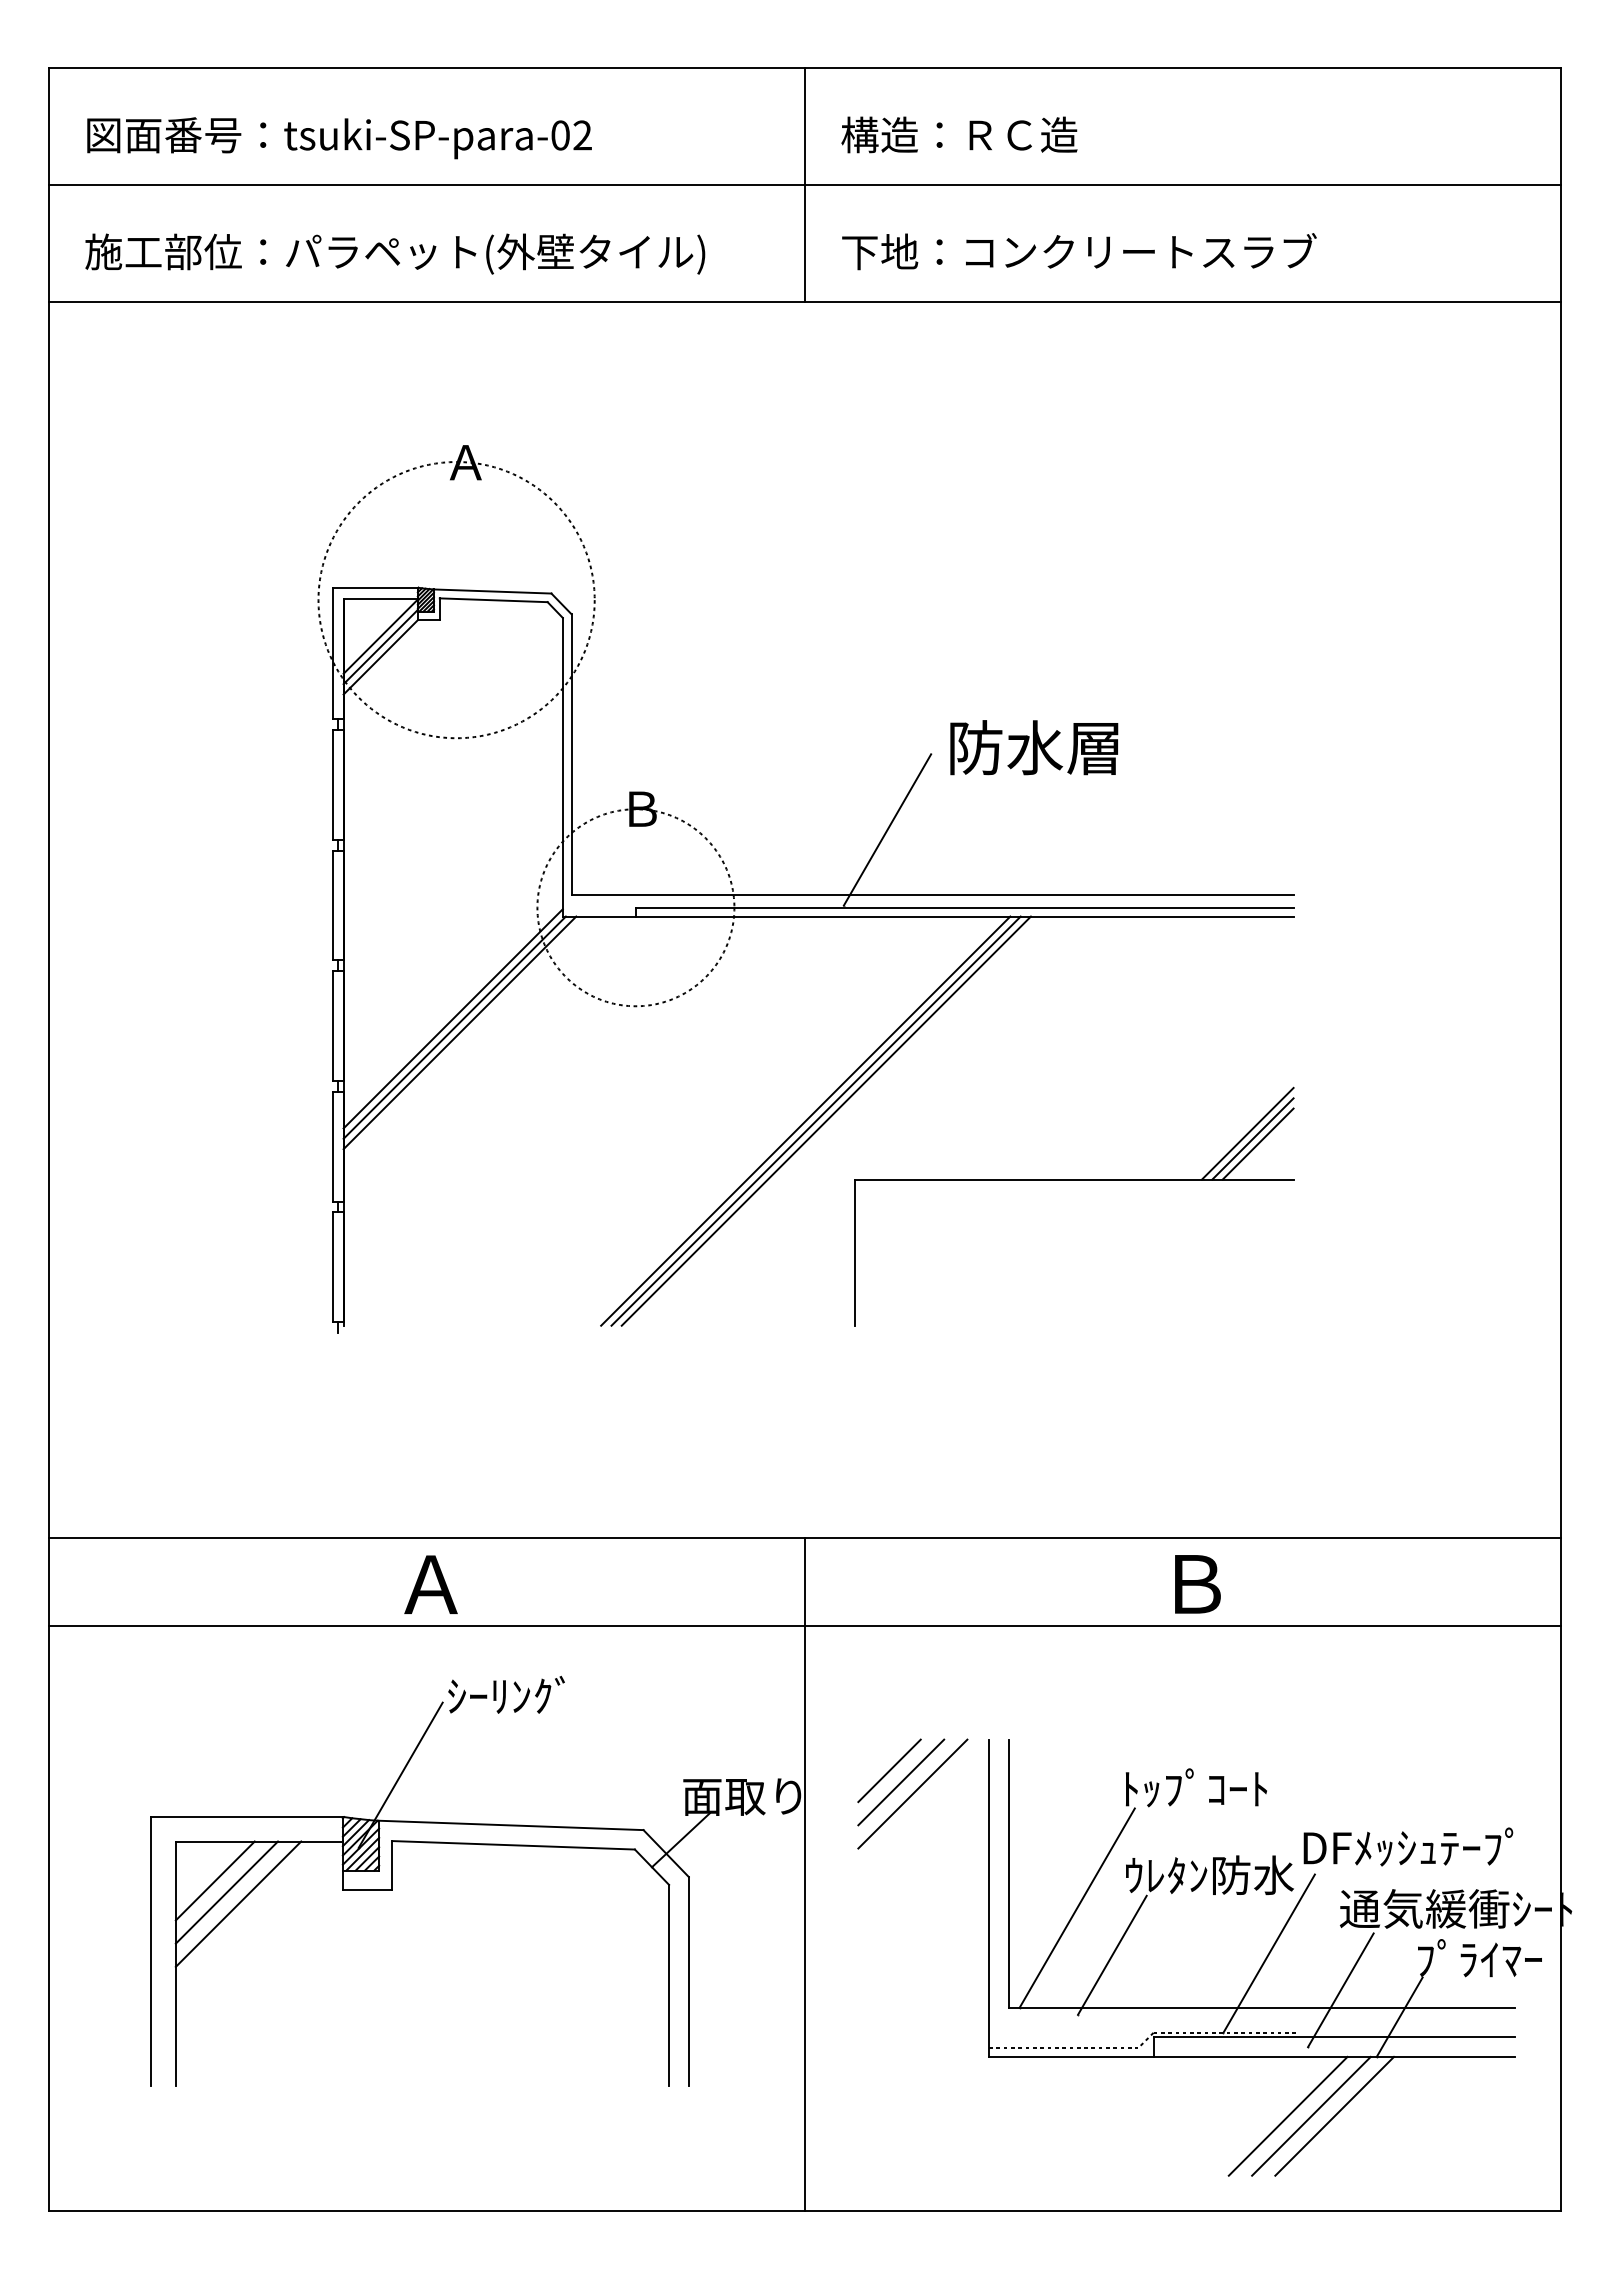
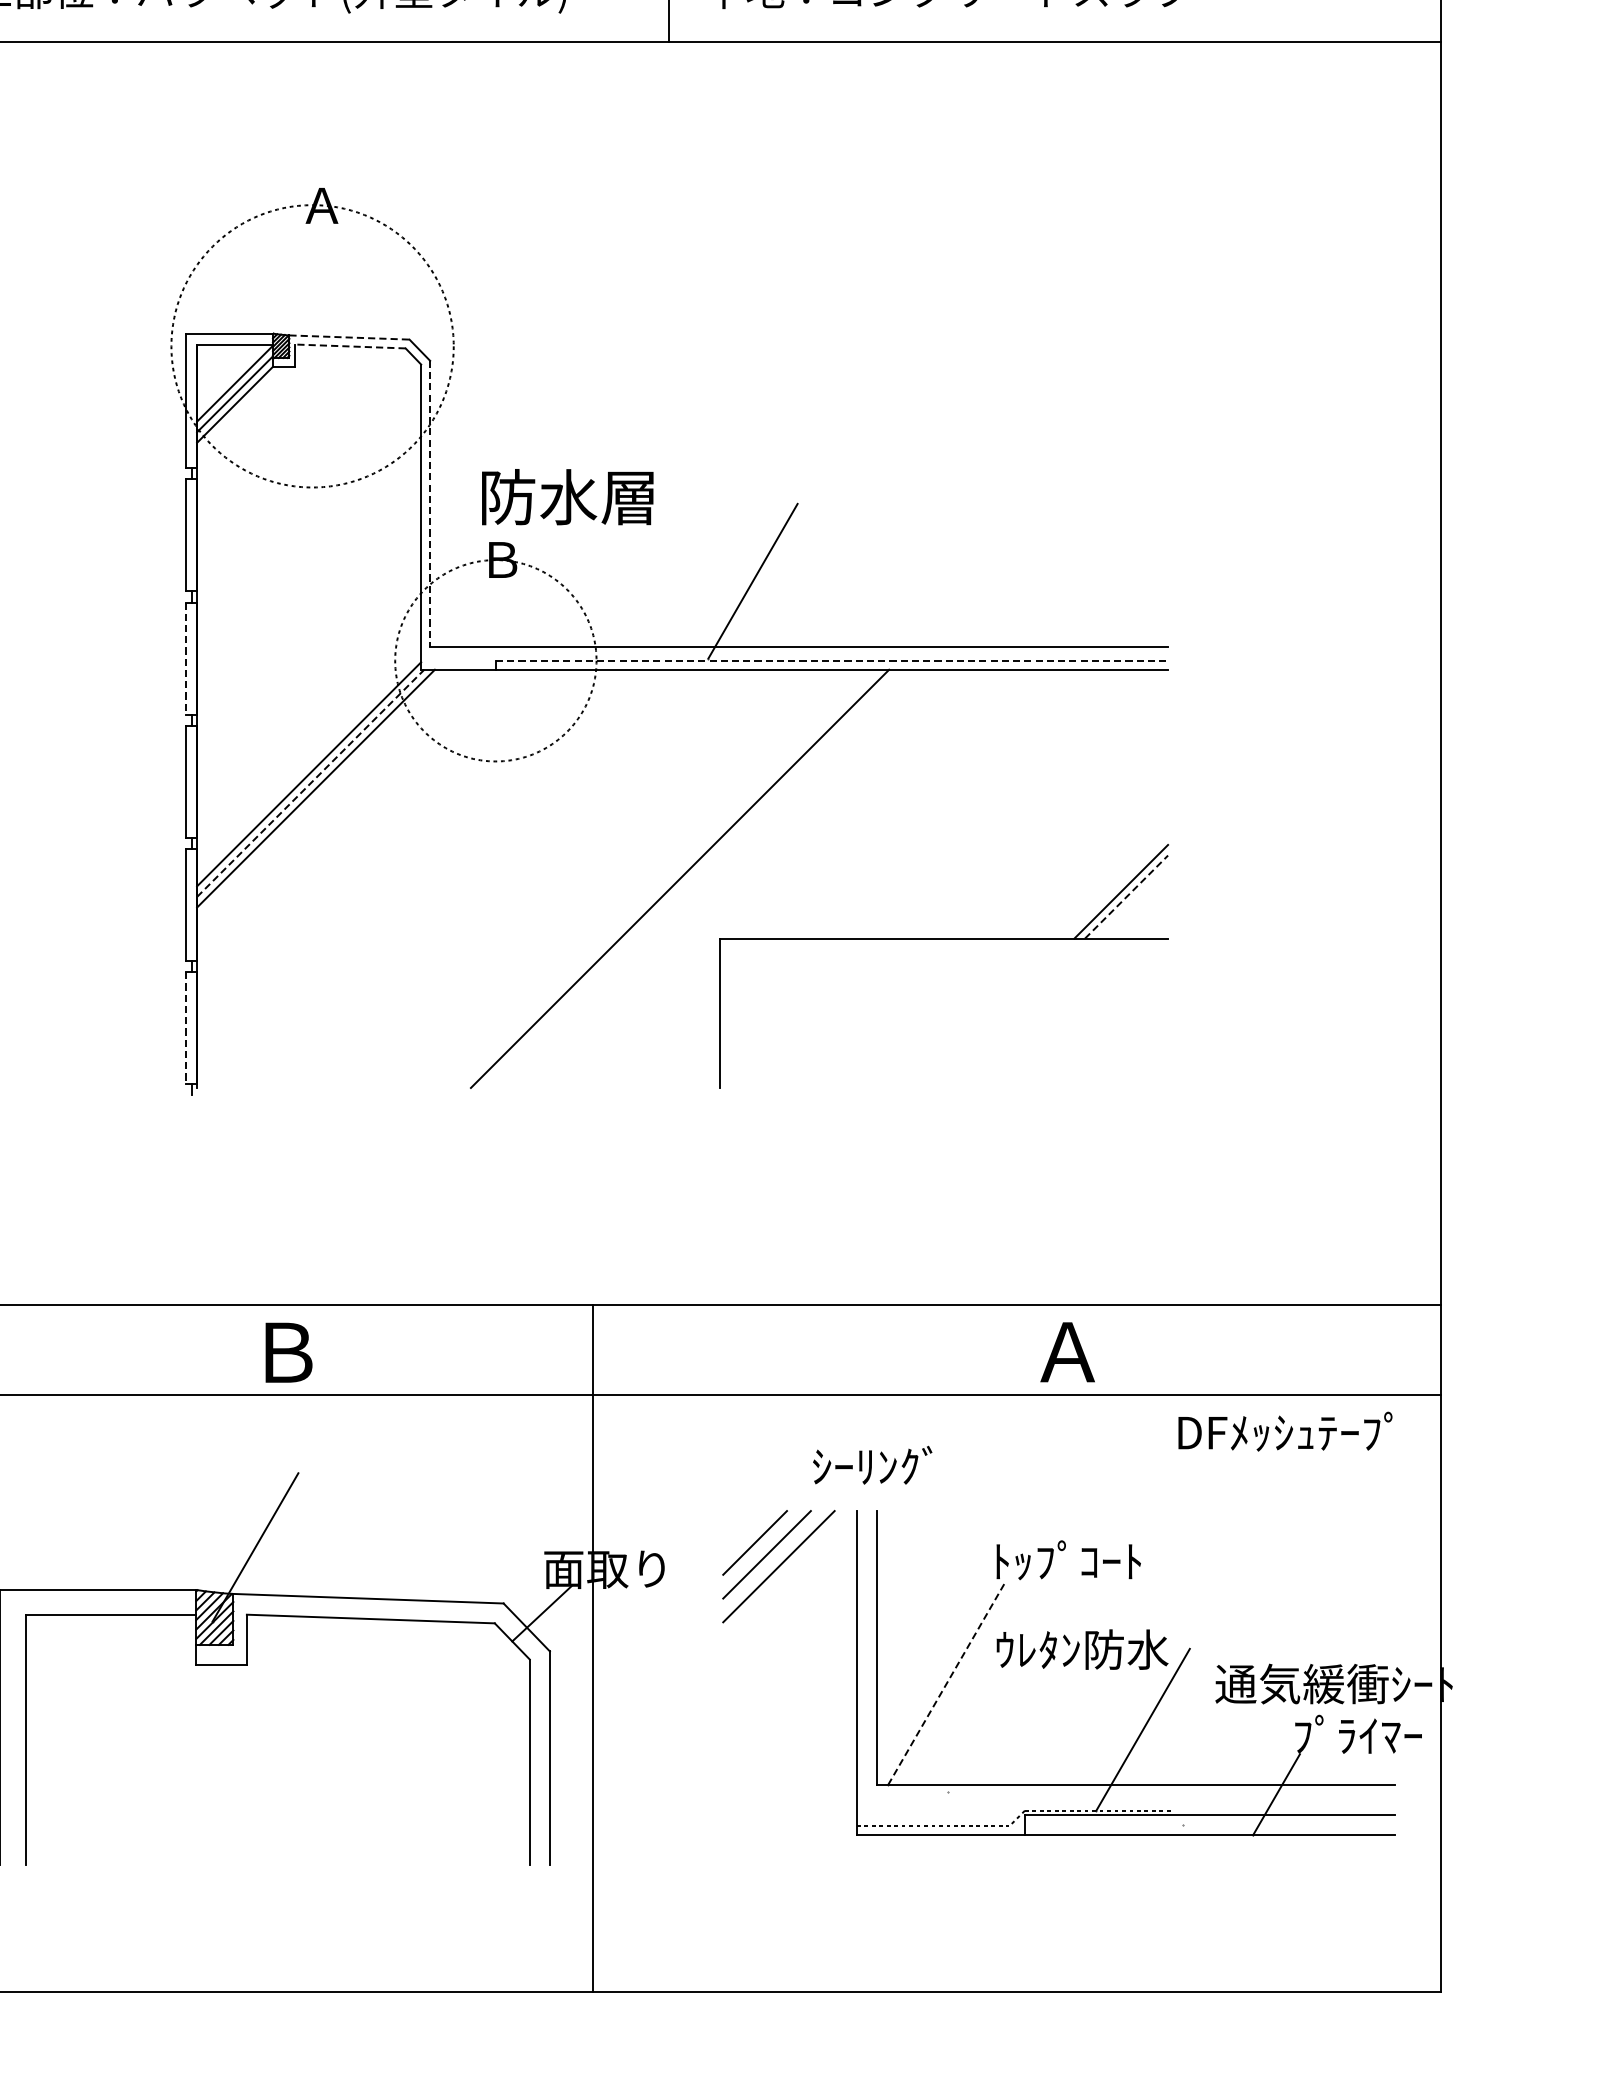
line: (492, 591) -> (349, 337), solid -> dashed
line: (493, 600) -> (350, 346), solid -> dashed
text: (1034, 747) -> (568, 496), moved
line: (571, 754) -> (430, 504), solid -> dashed
line: (332, 905) -> (185, 658), solid -> dashed
line: (964, 907) -> (831, 660), solid -> dashed
line: (455, 1027) -> (311, 783), solid -> dashed
line: (805, 1120) -> (669, 878), removed
line: (825, 1120) -> (689, 878), removed
line: (1253, 1138) -> (1127, 896), solid -> dashed
line: (1257, 1143) -> (1131, 901), removed
line: (332, 1267) -> (185, 1028), solid -> dashed
text: (430, 1584) -> (285, 1352), Ａ -> Ｂ
text: (1195, 1584) -> (1067, 1352), Ｂ -> Ａ
text: (506, 1694) -> (872, 1464), moved
text: (1408, 1846) -> (1285, 1431), moved
line: (804, 1874) -> (592, 1648), moved
line: (214, 1880) -> (65, 1655), removed
line: (226, 1892) -> (77, 1667), removed
line: (238, 1903) -> (89, 1678), removed
line: (1077, 1907) -> (947, 1682), solid -> dashed
line: (1112, 1954) -> (982, 1730), removed
line: (1340, 1990) -> (1216, 1767), removed
line: (1287, 2115) -> (1161, 1895), removed
line: (1311, 2115) -> (1186, 1895), removed
line: (1334, 2115) -> (1209, 1895), removed

